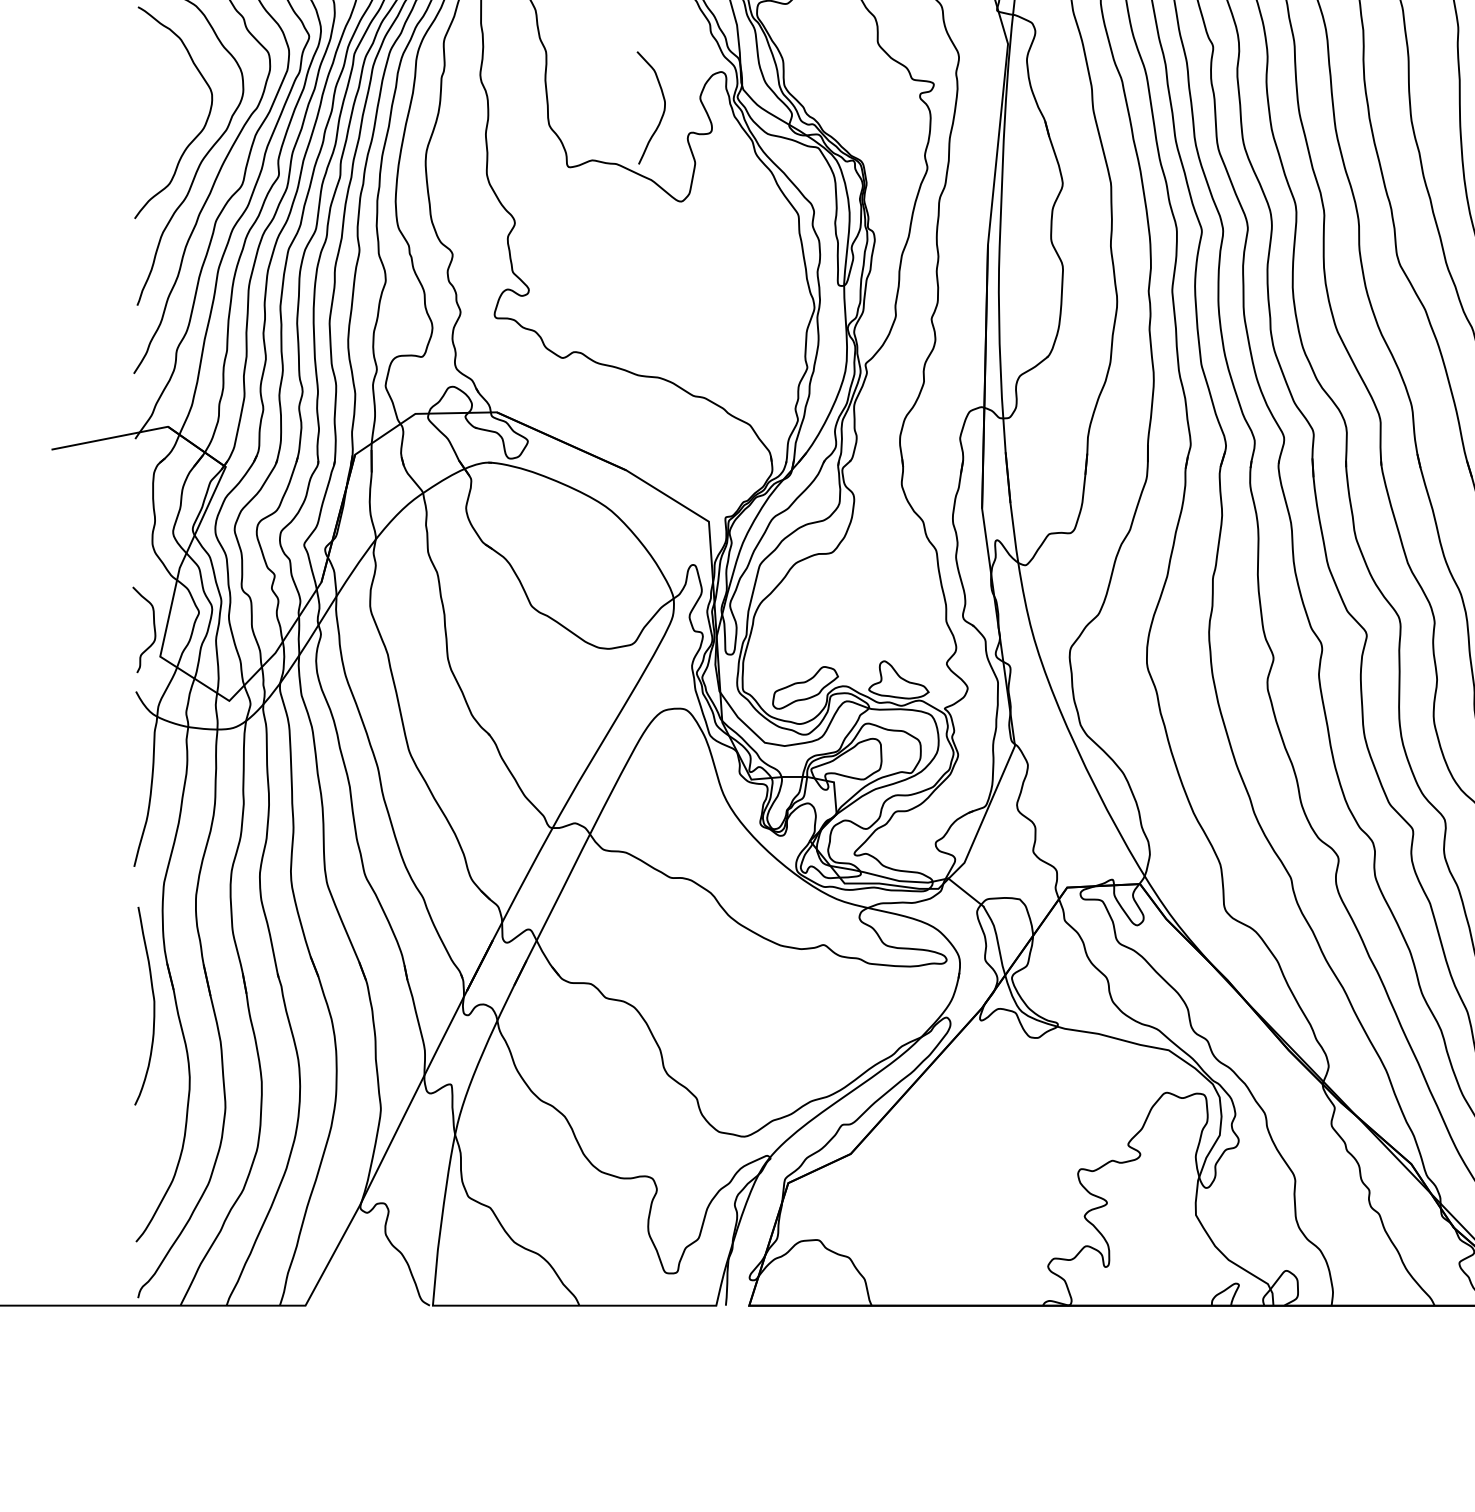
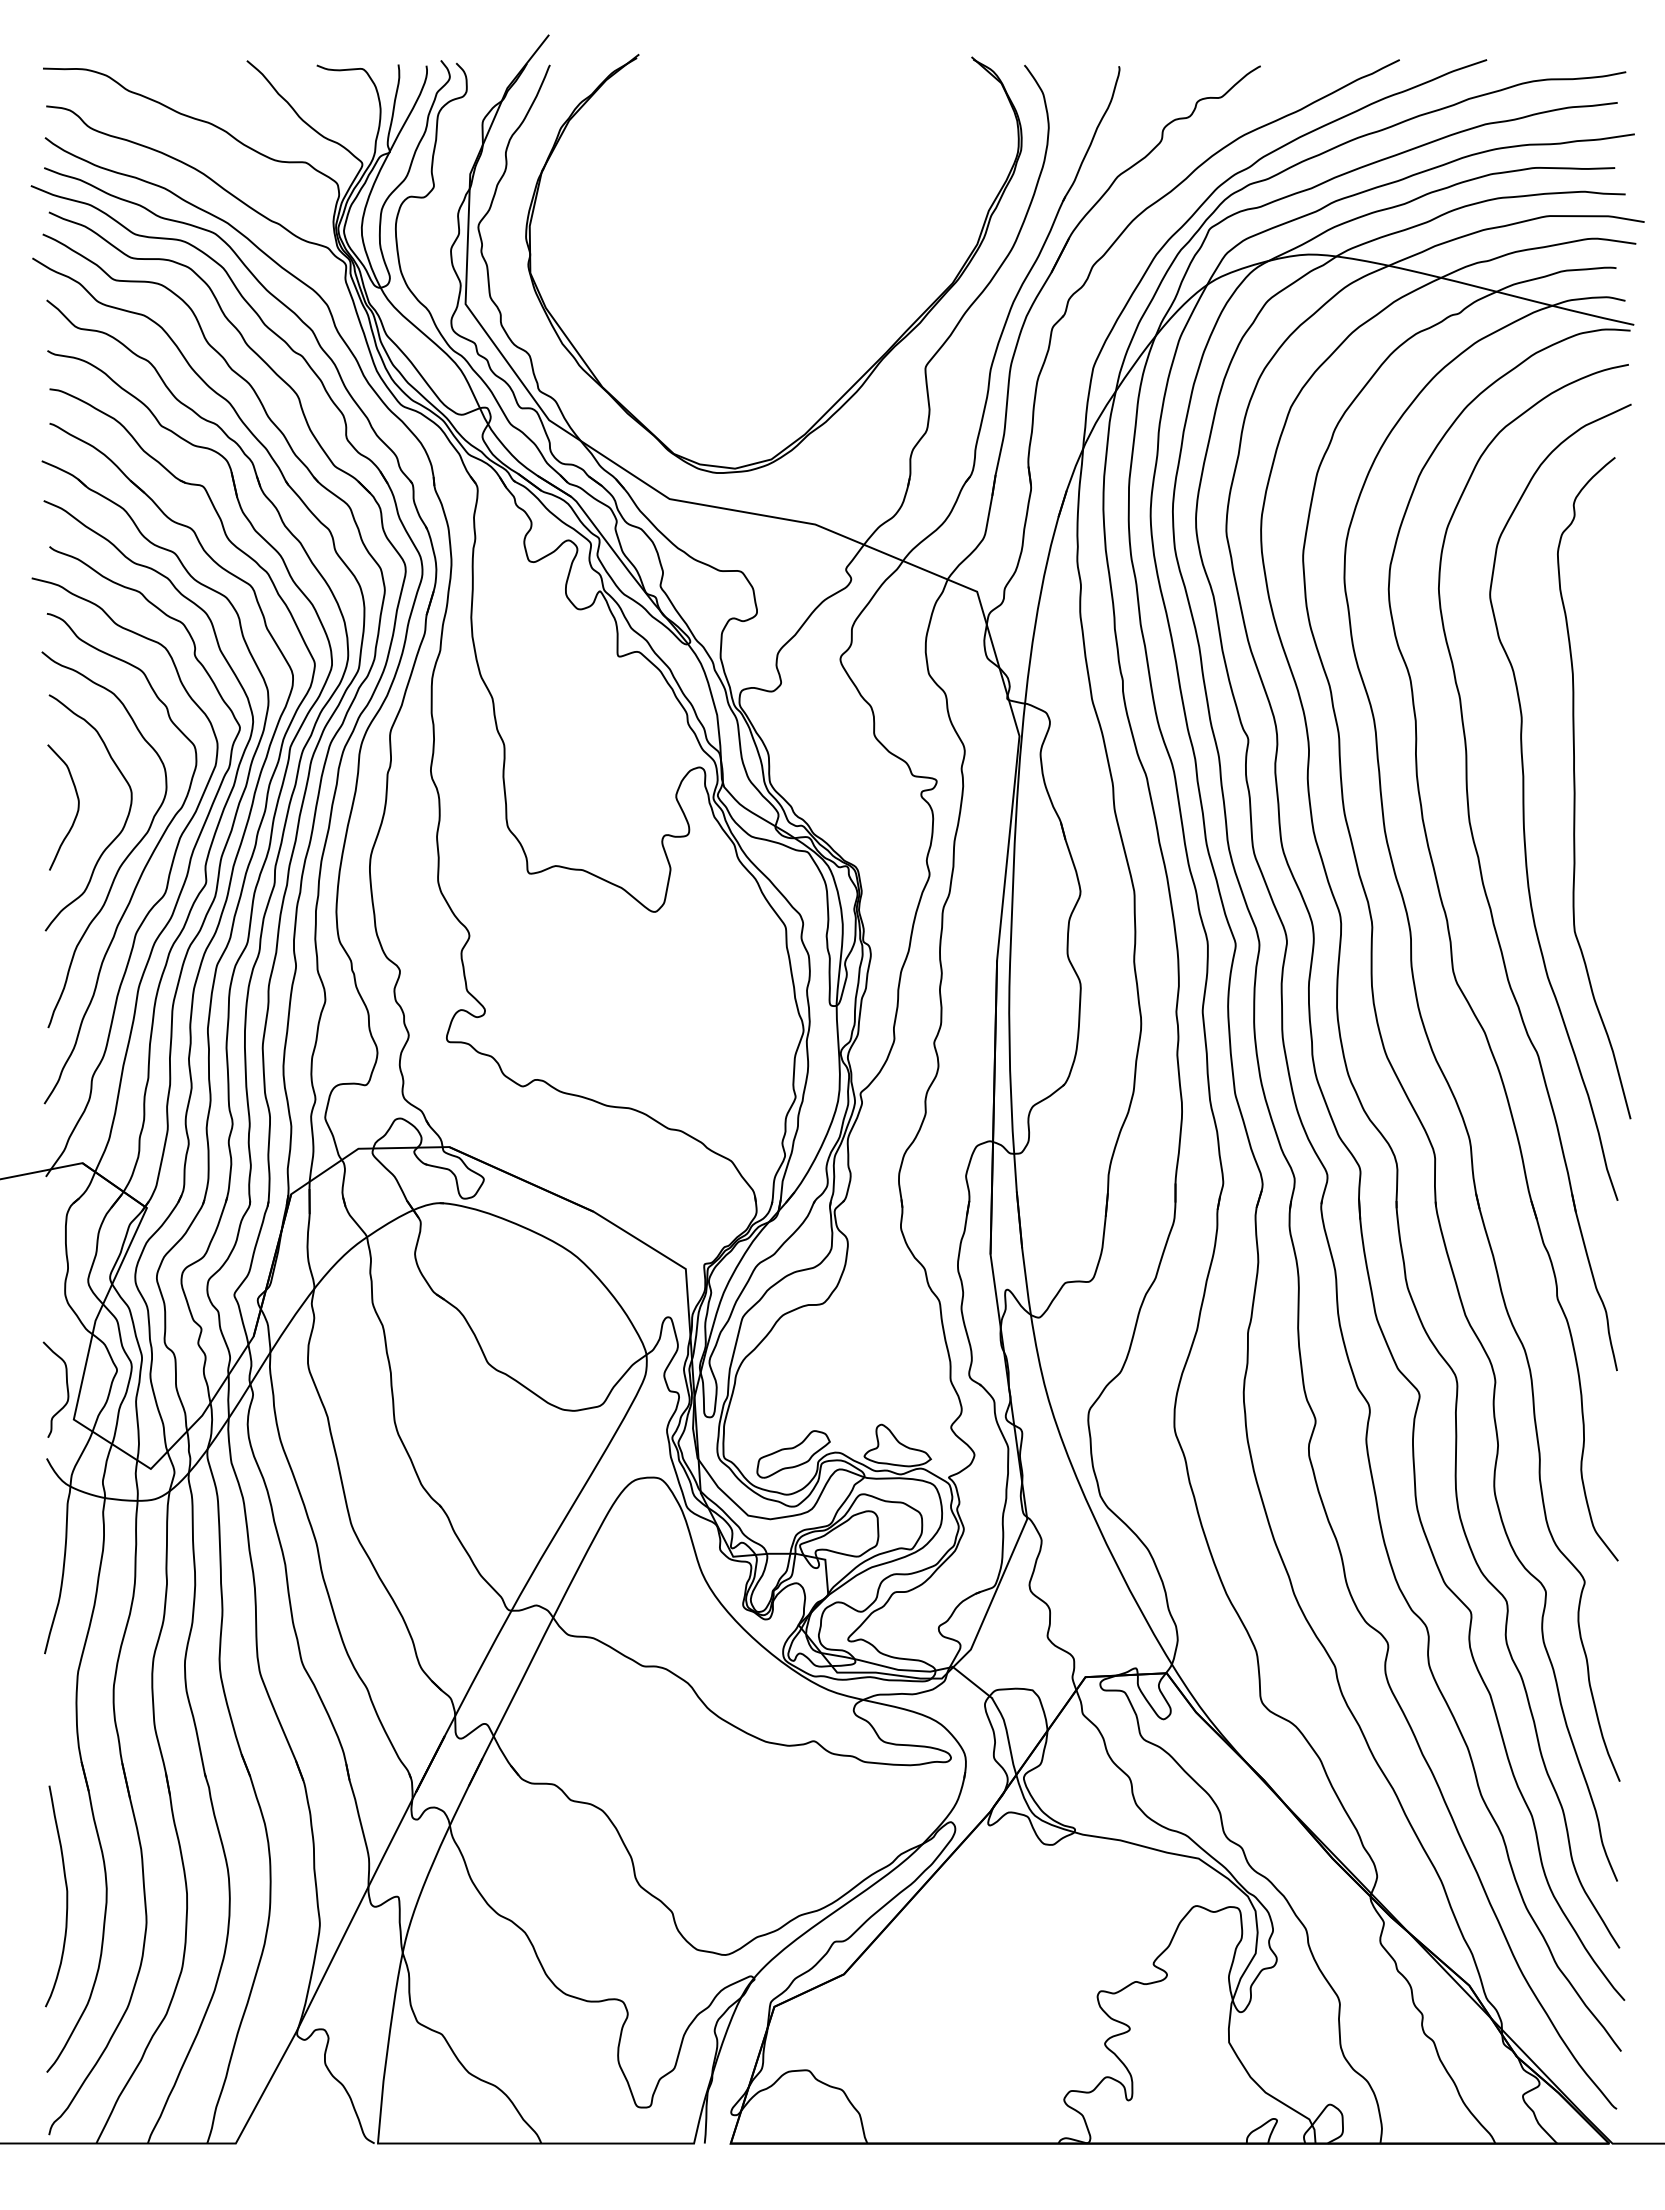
curve: (662, 112) -> (76, 812), moved
curve: (153, 1006) -> (66, 1896), moved

